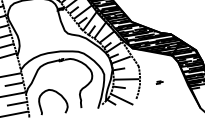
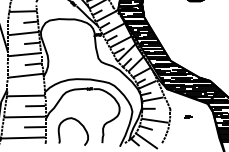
part: (159, 82) -> (188, 116), moved

